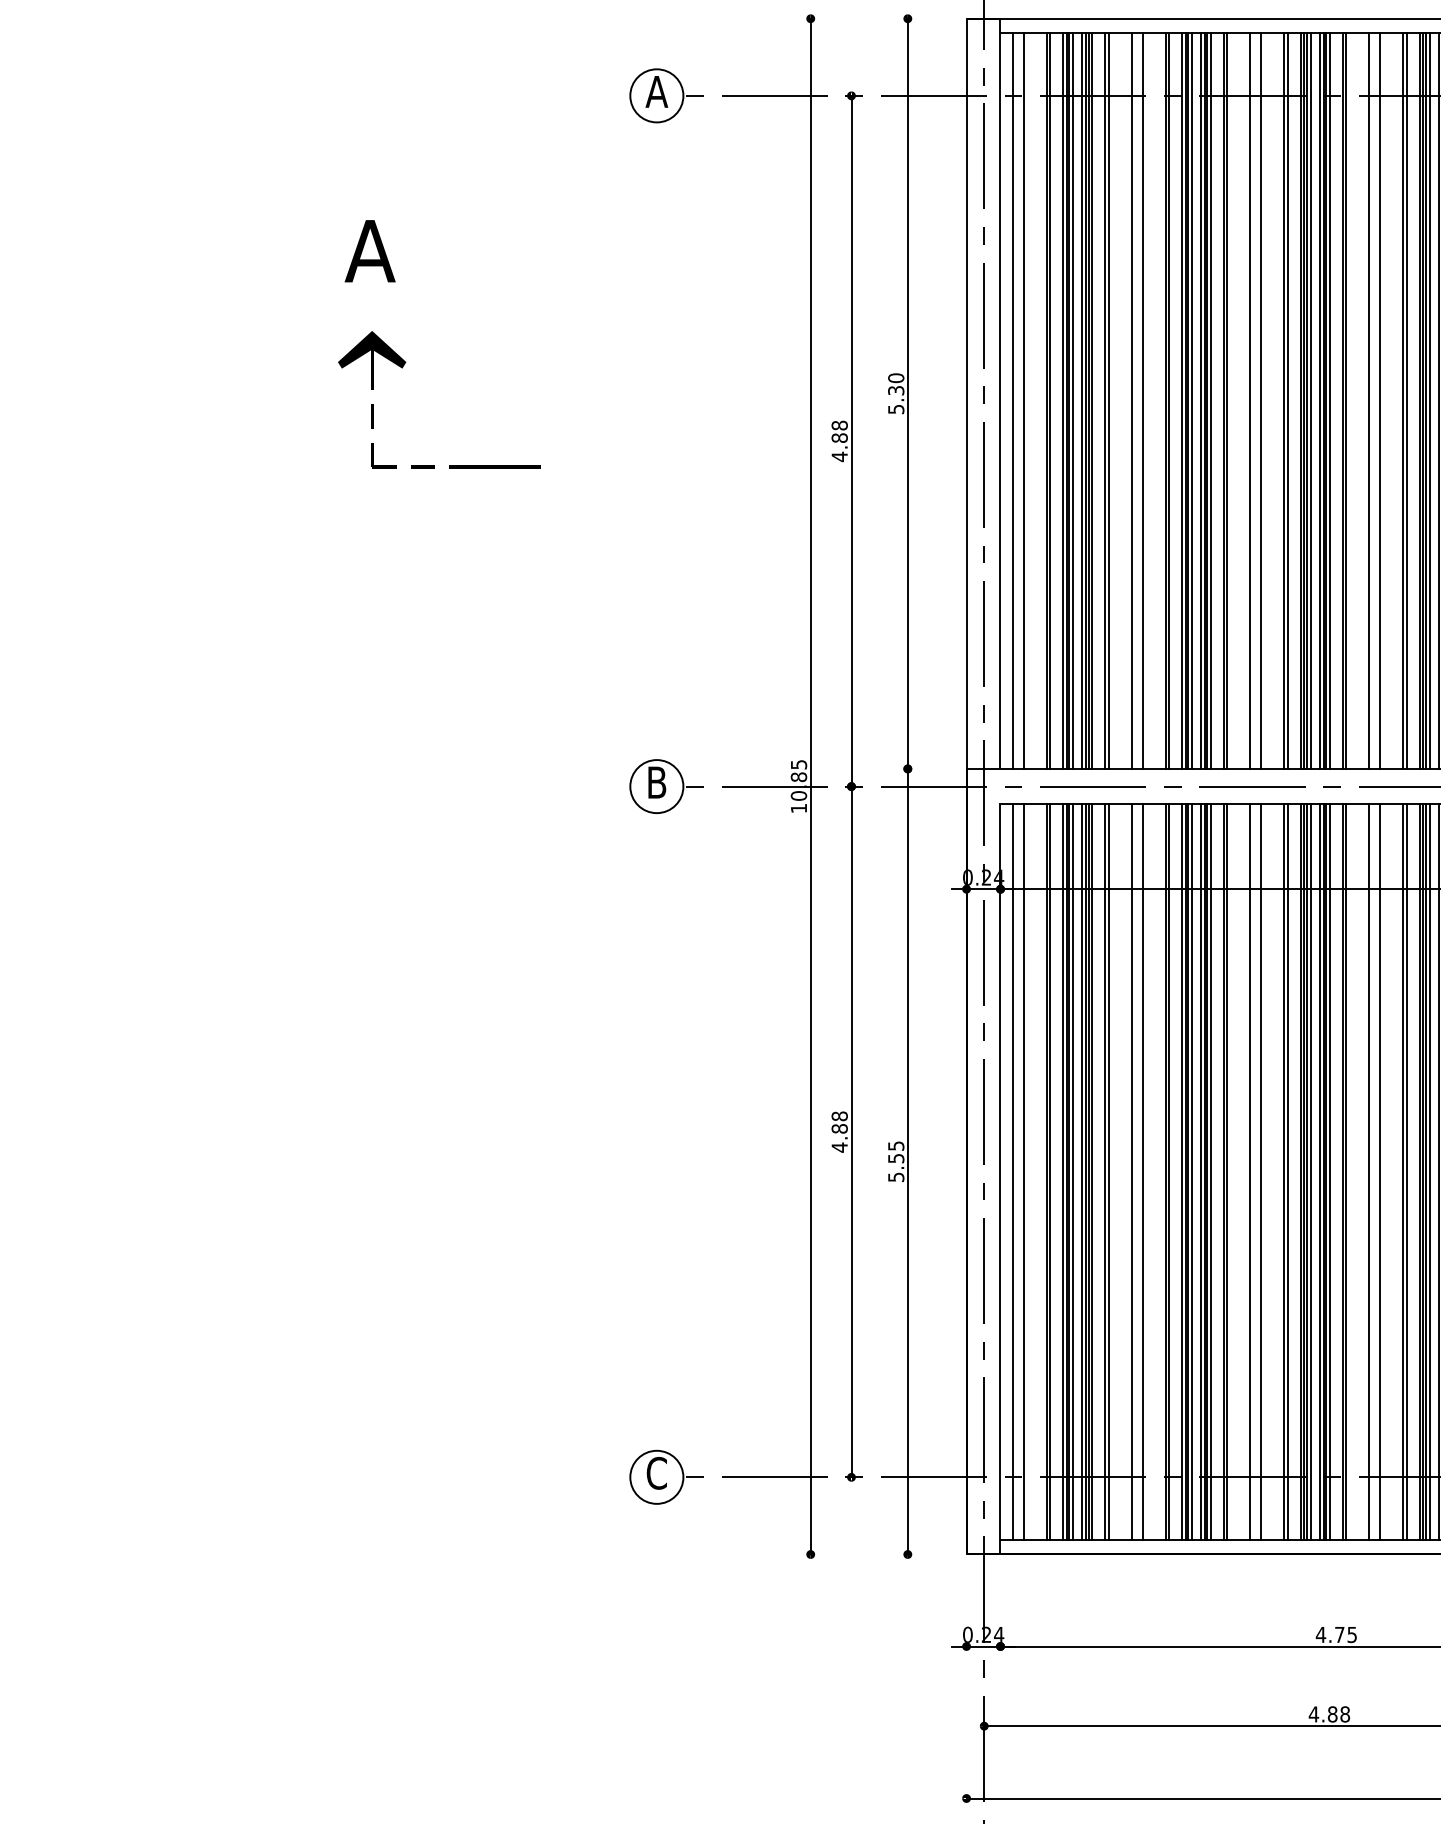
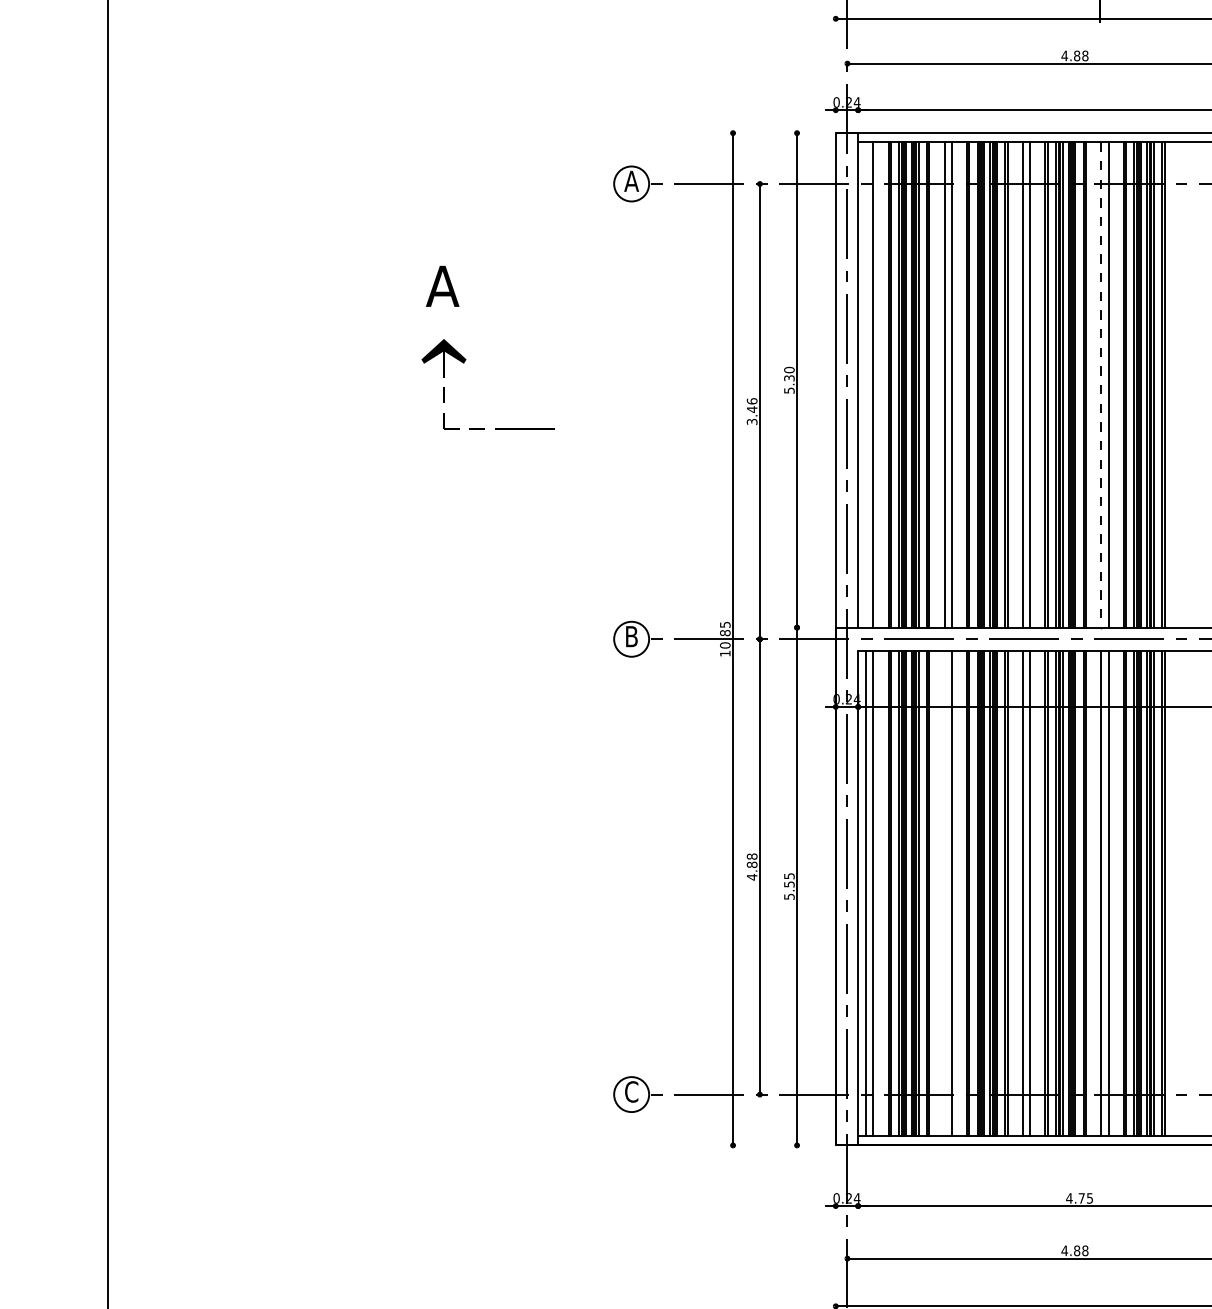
line: (1013, 400) -> (866, 384), removed
line: (1369, 401) -> (1101, 385), solid -> dashed
text: (838, 441) -> (751, 411), 4.88 -> 3.46
line: (1131, 1172) -> (944, 893), removed

